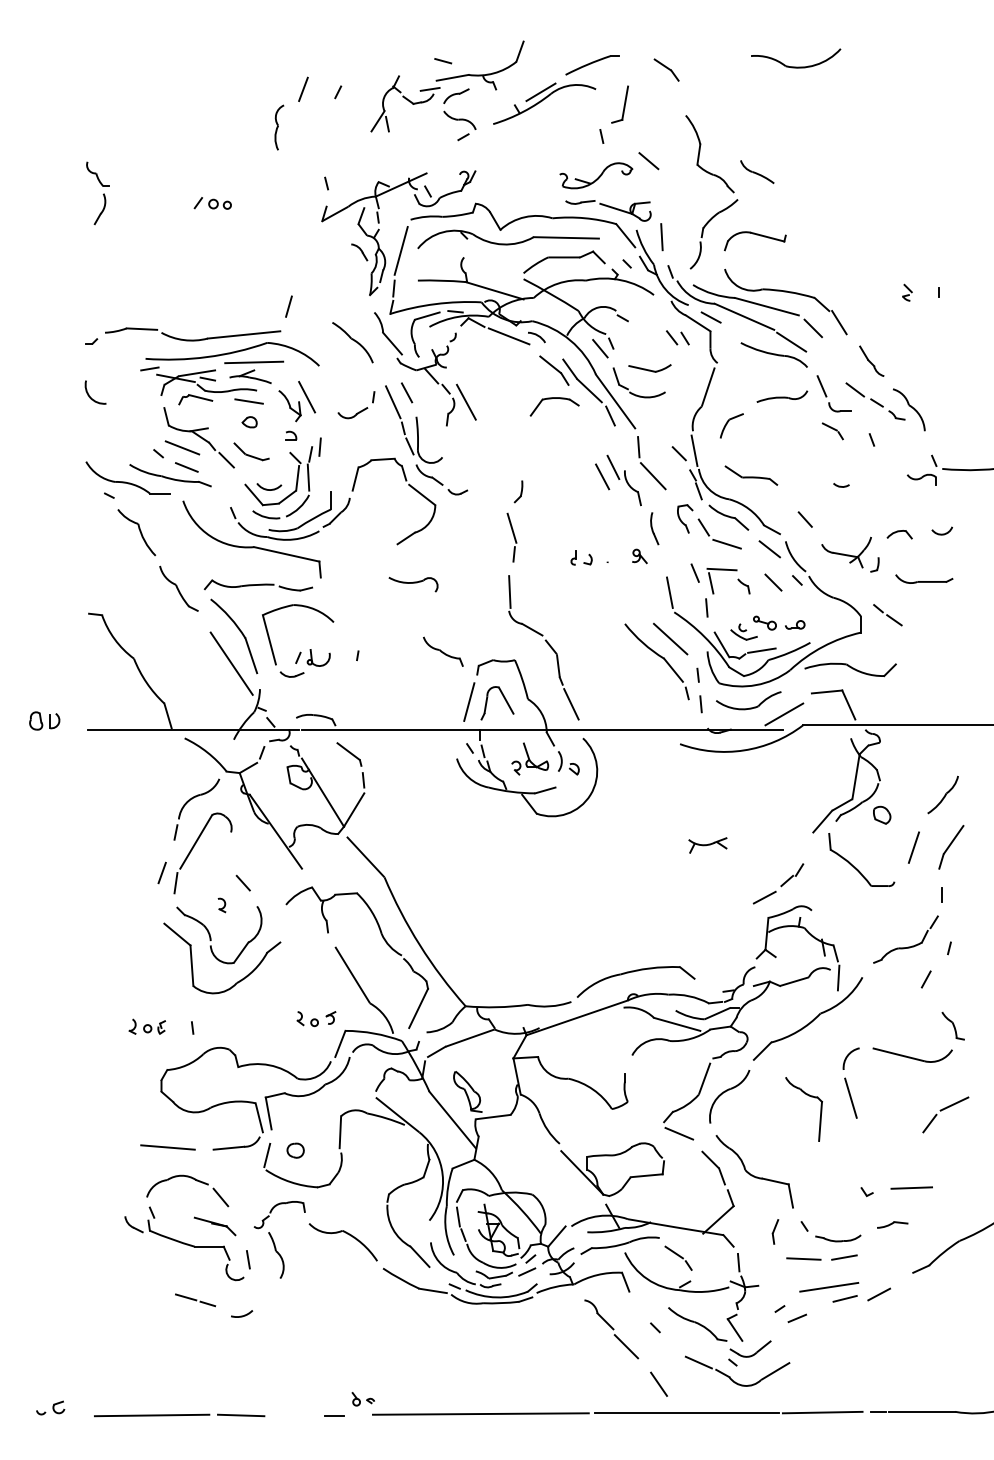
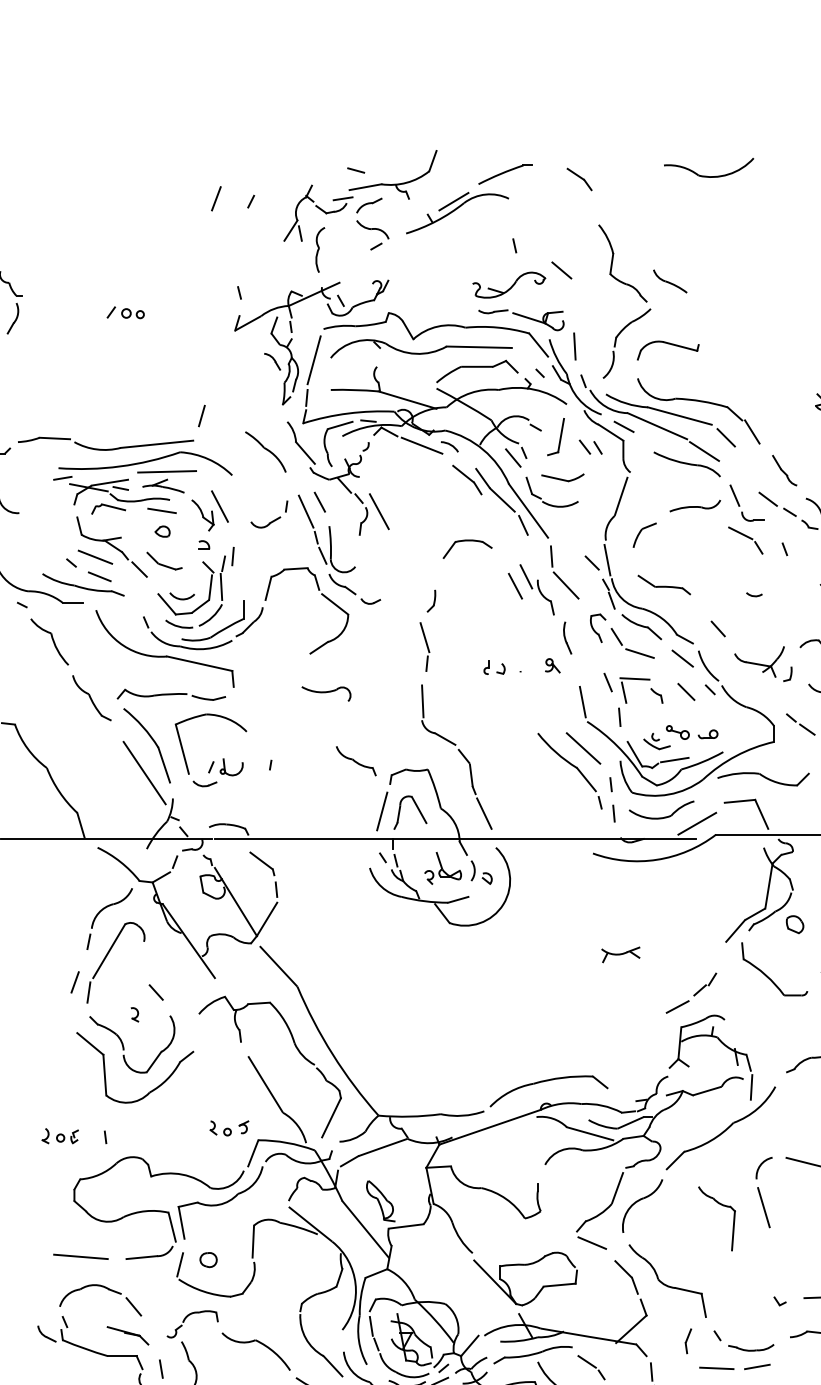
part: (619, 104) -> (555, 436), moved
part: (279, 127) -> (320, 249), moved
part: (551, 399) -> (464, 541), moved
part: (832, 431) -> (745, 540), size x1.67

